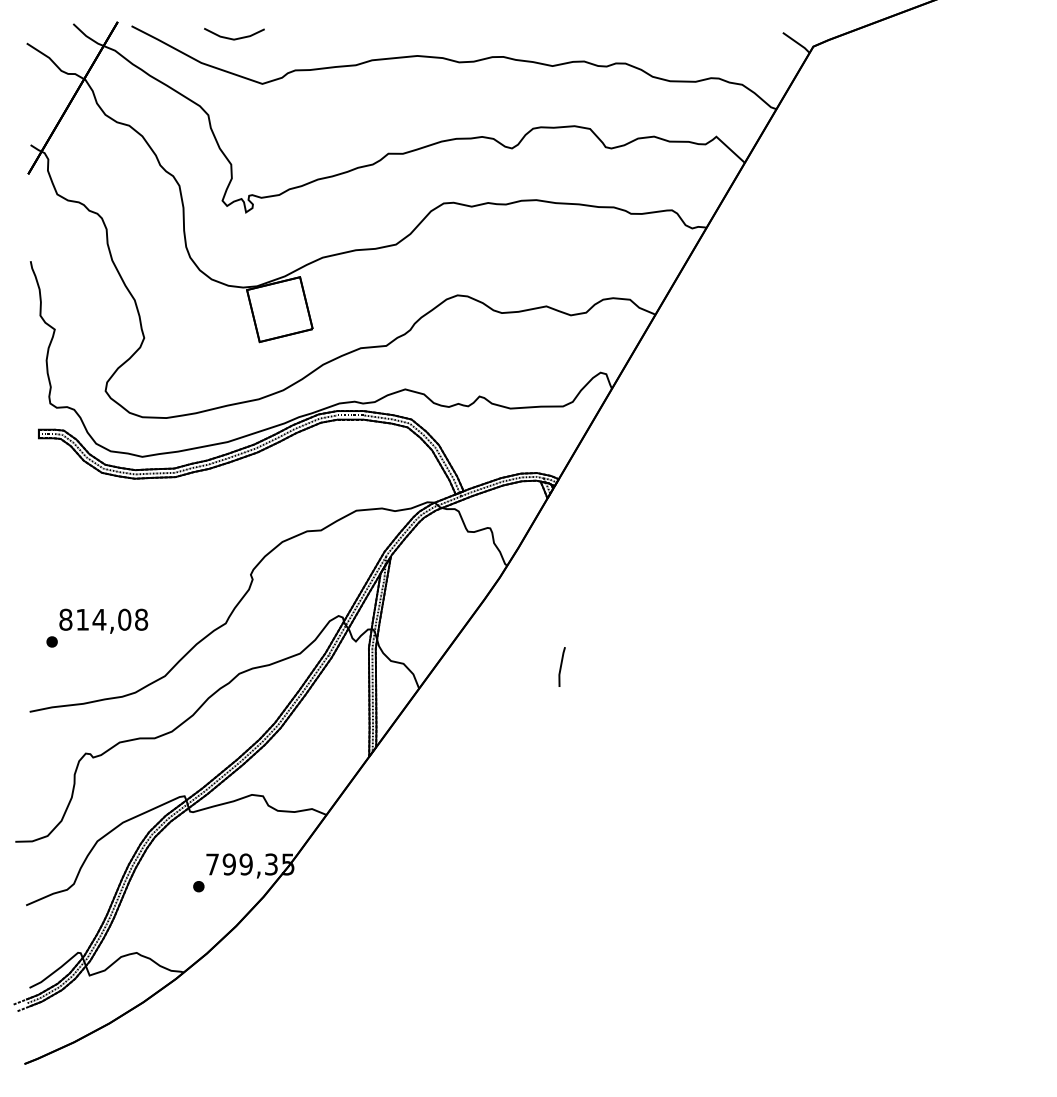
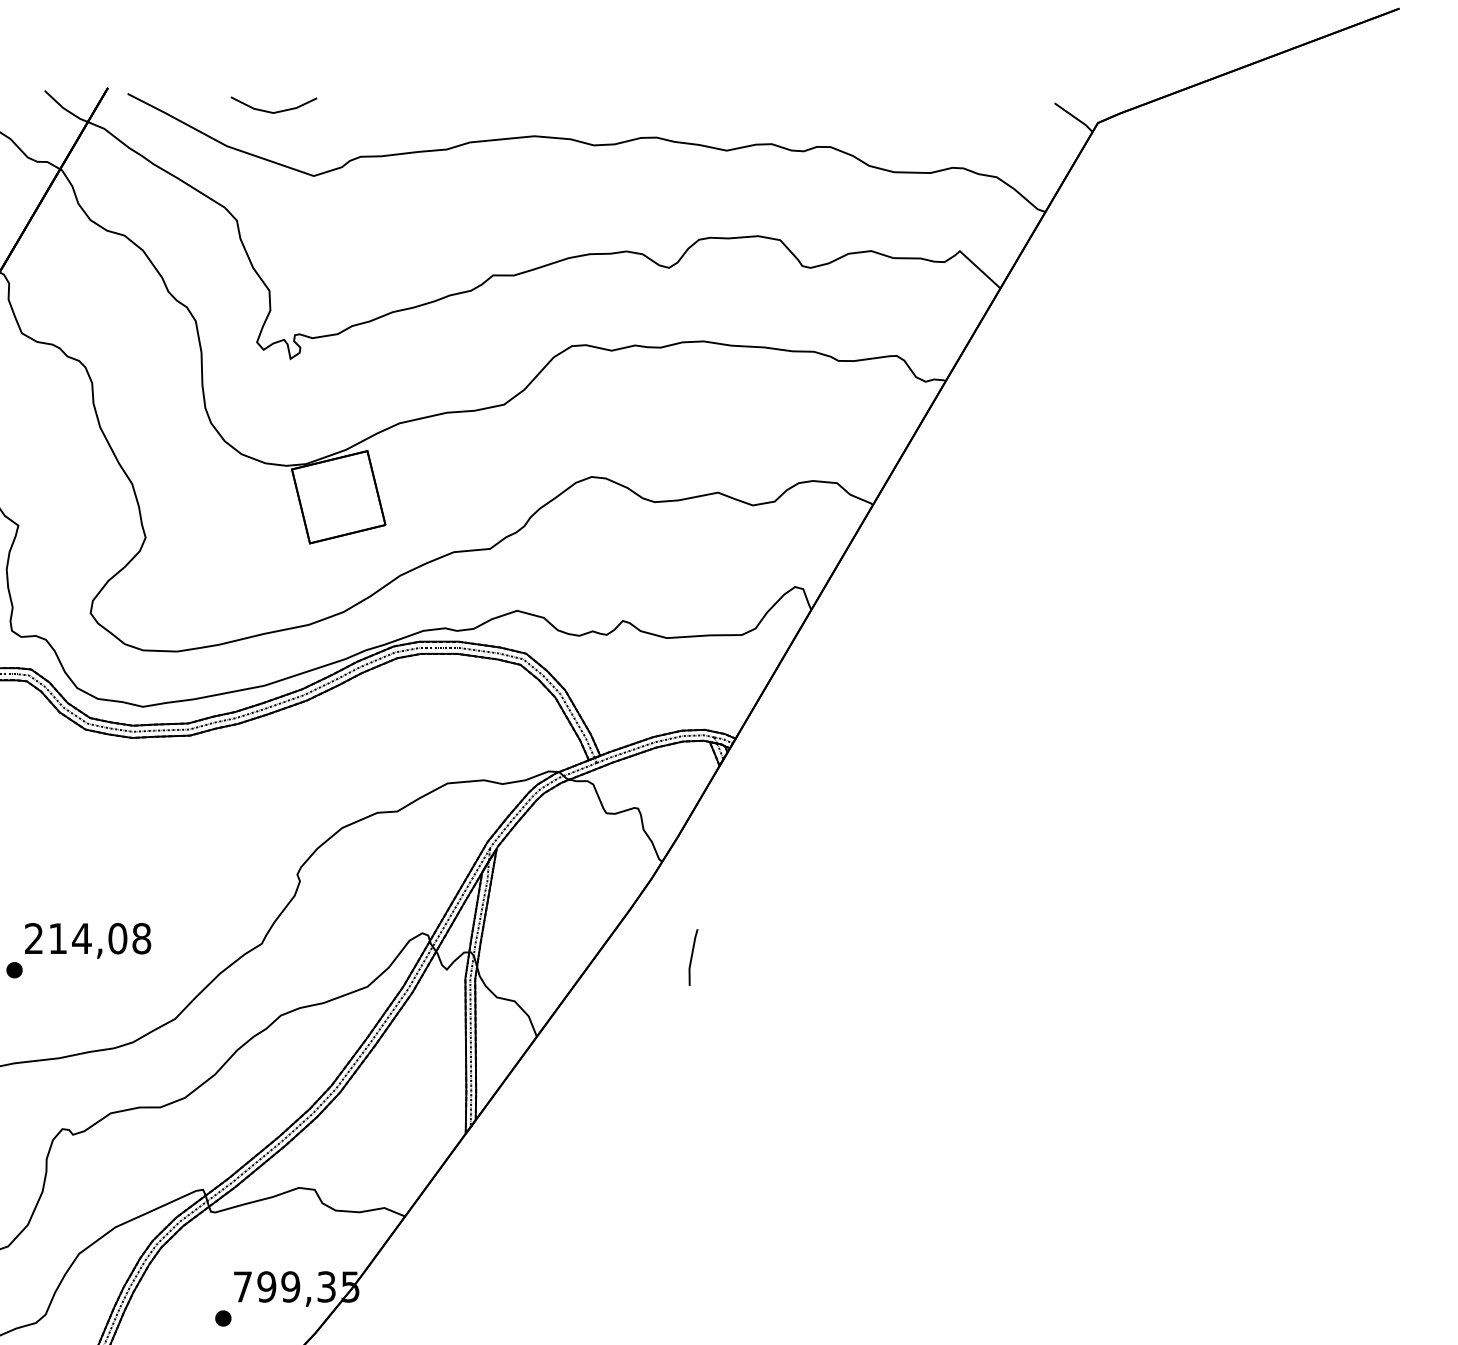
text: (65, 619) -> (33, 938), 814,08 -> 214,08
line: (561, 666) -> (692, 956), moved

